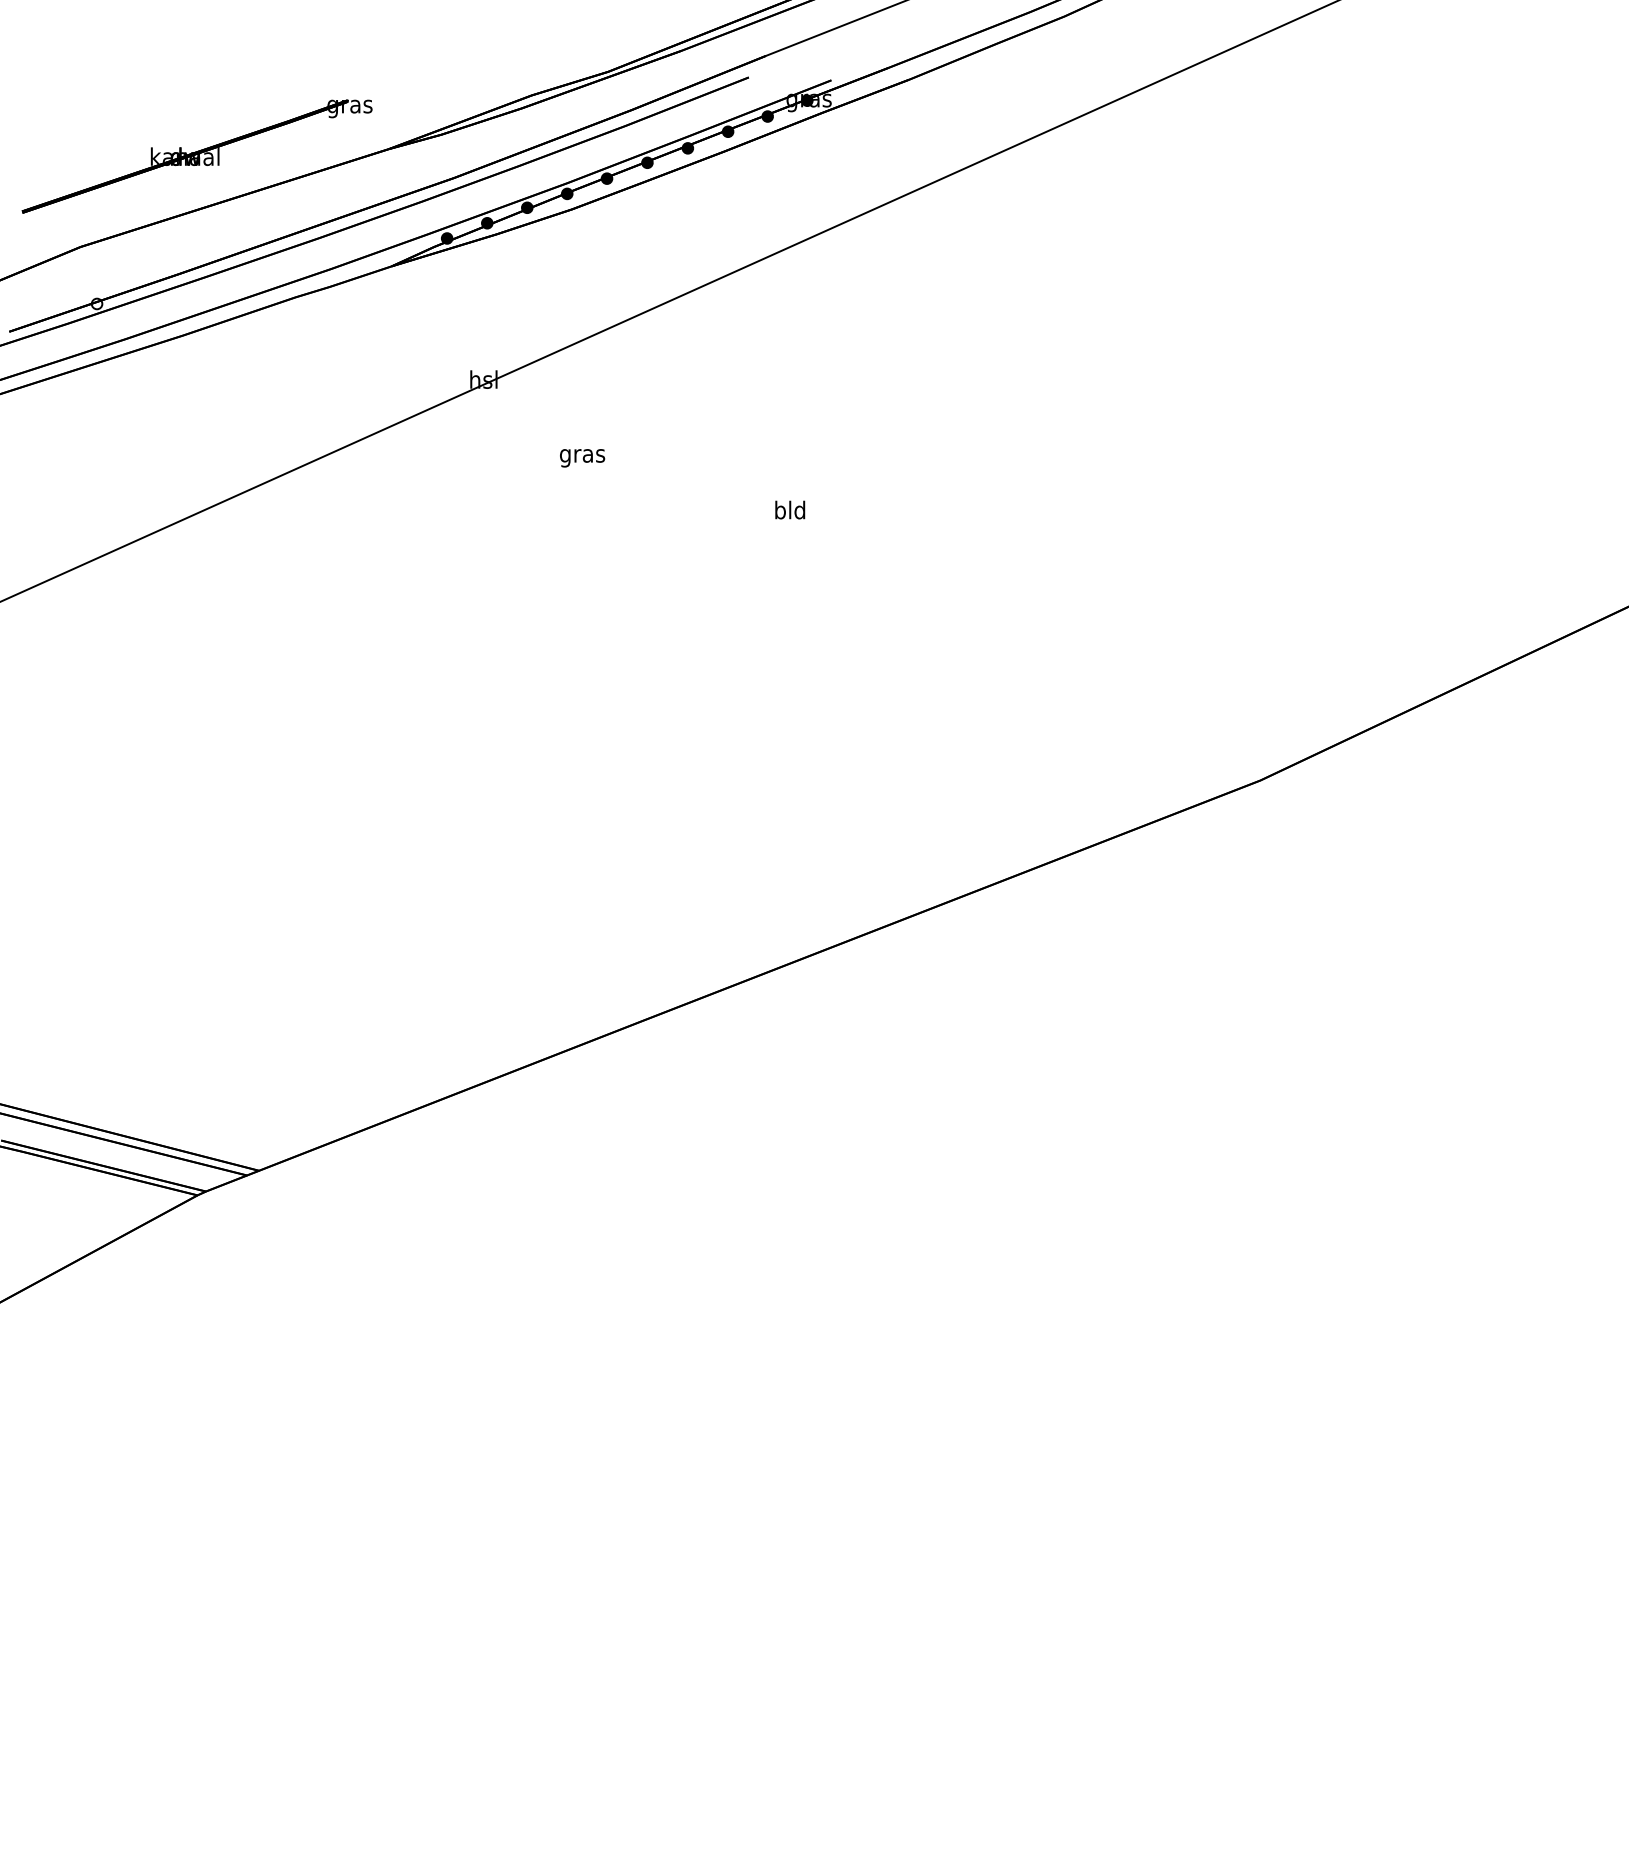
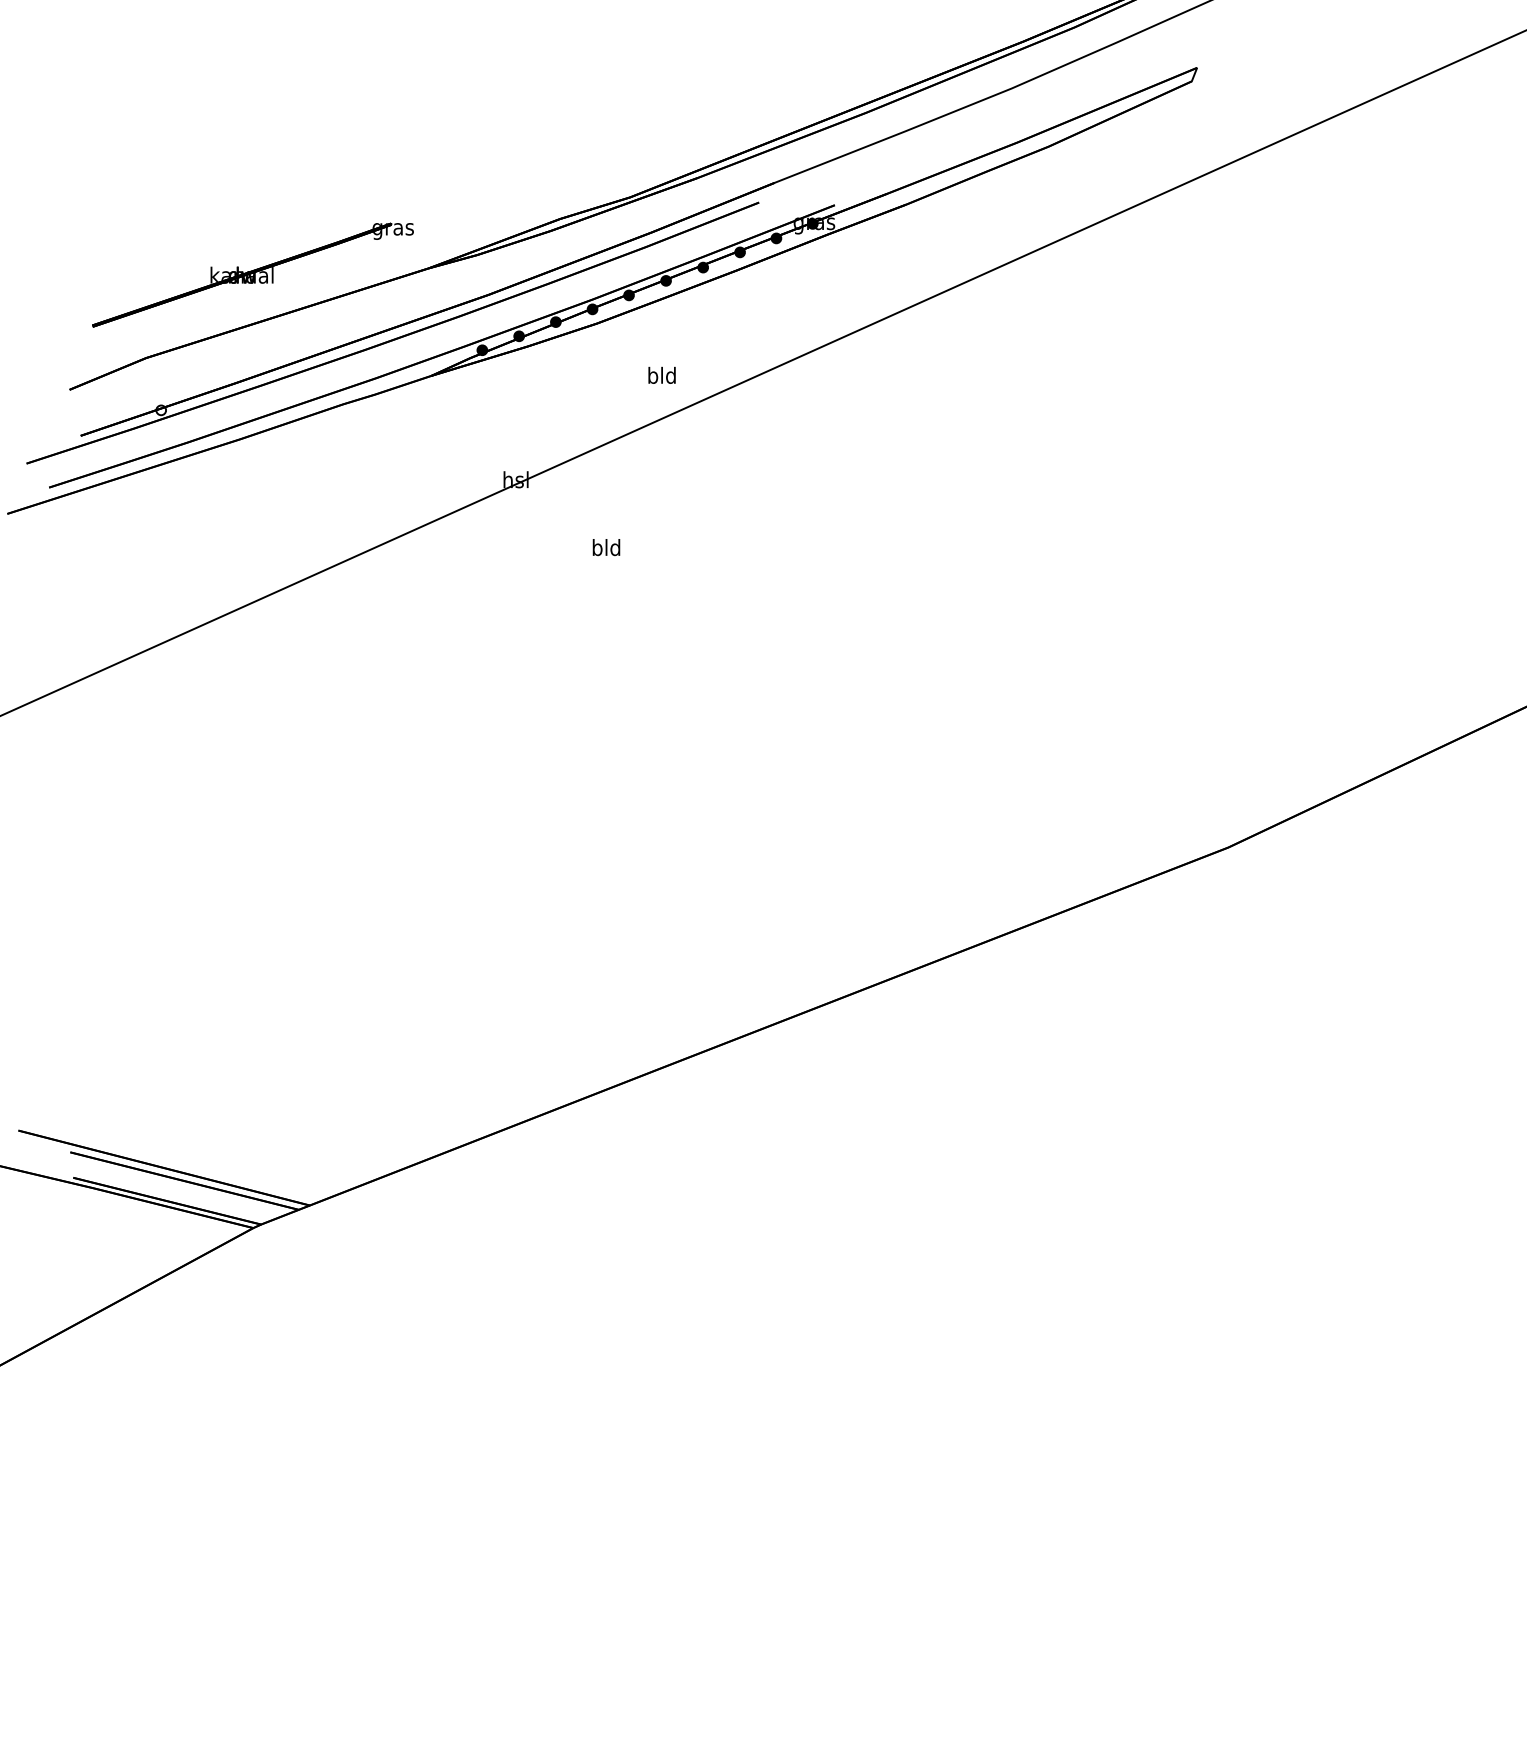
text: (582, 455) -> (606, 549), gras -> bld
text: (789, 509) -> (661, 374), moved

